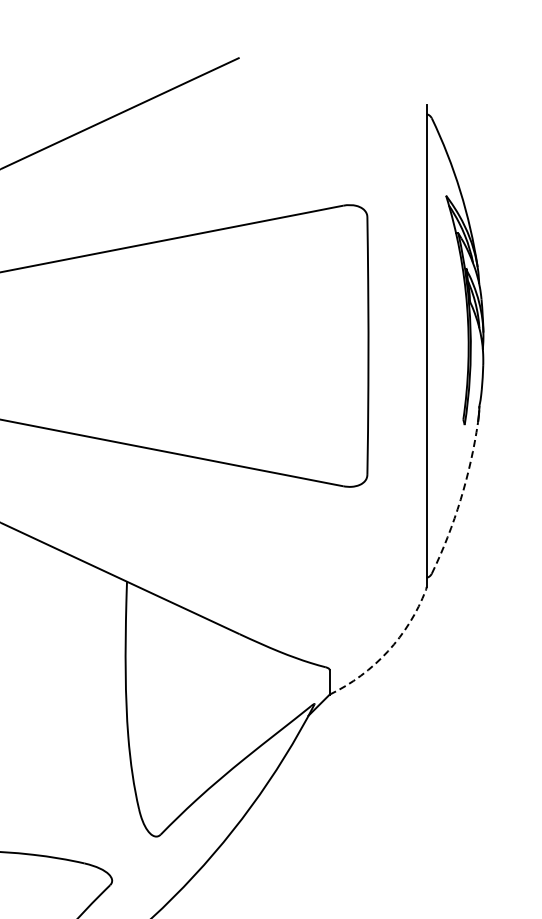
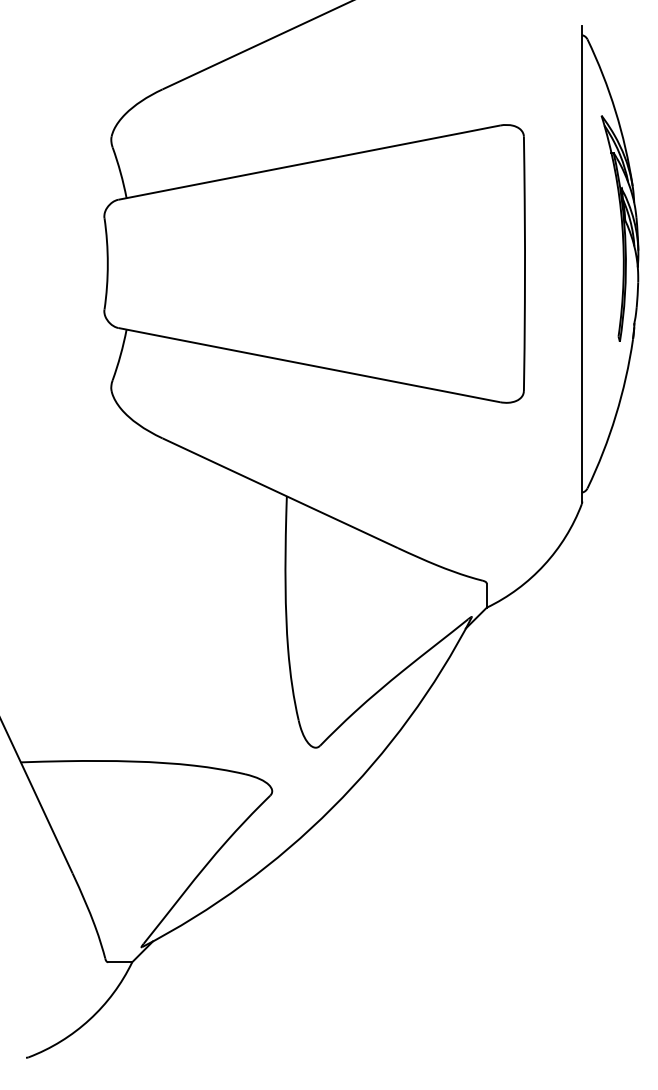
arc: (460, 499) -> (615, 415), dashed -> solid
arc: (388, 651) -> (544, 565), dashed -> solid

